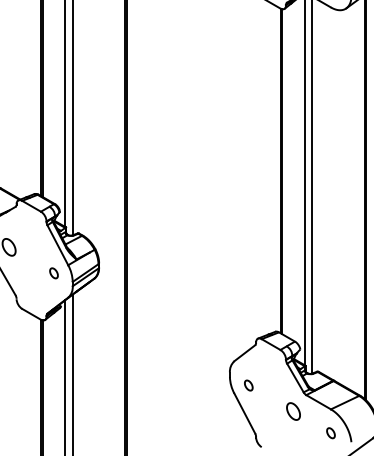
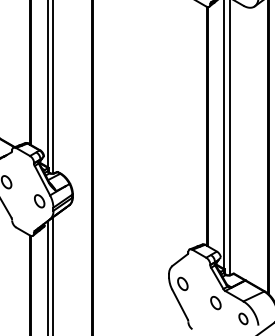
part: (53, 273) -> (39, 201), size x1.67
part: (248, 385) -> (182, 283), size x1.67
part: (330, 433) -> (243, 319), size x1.43

